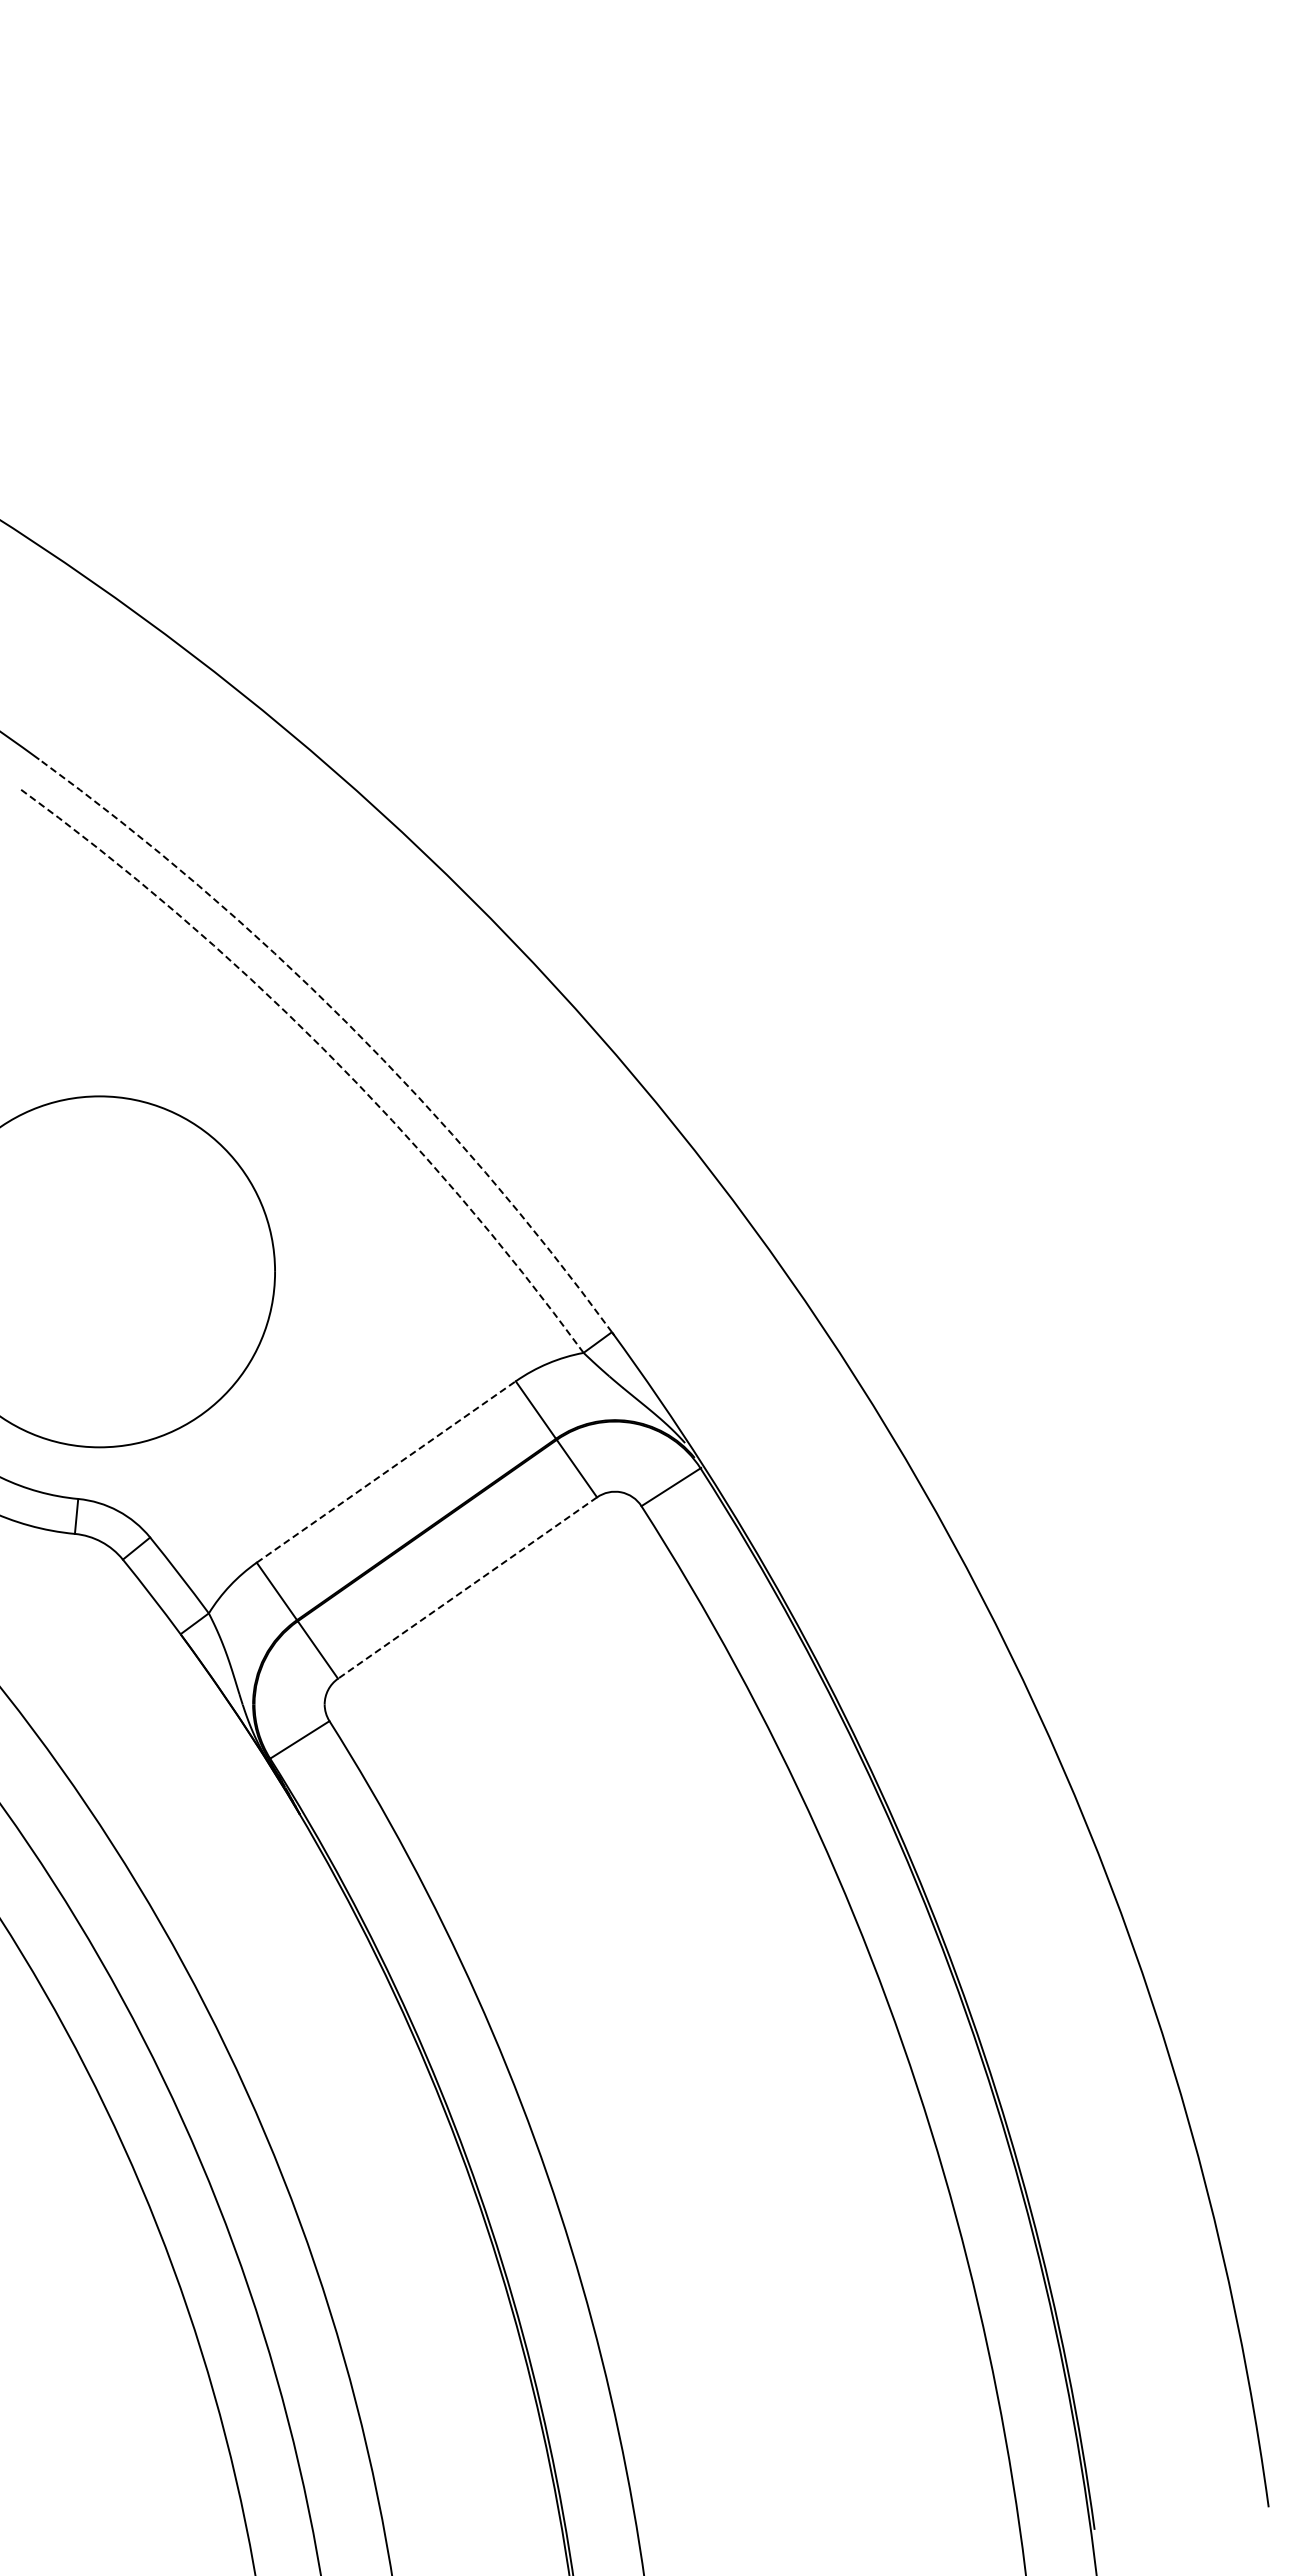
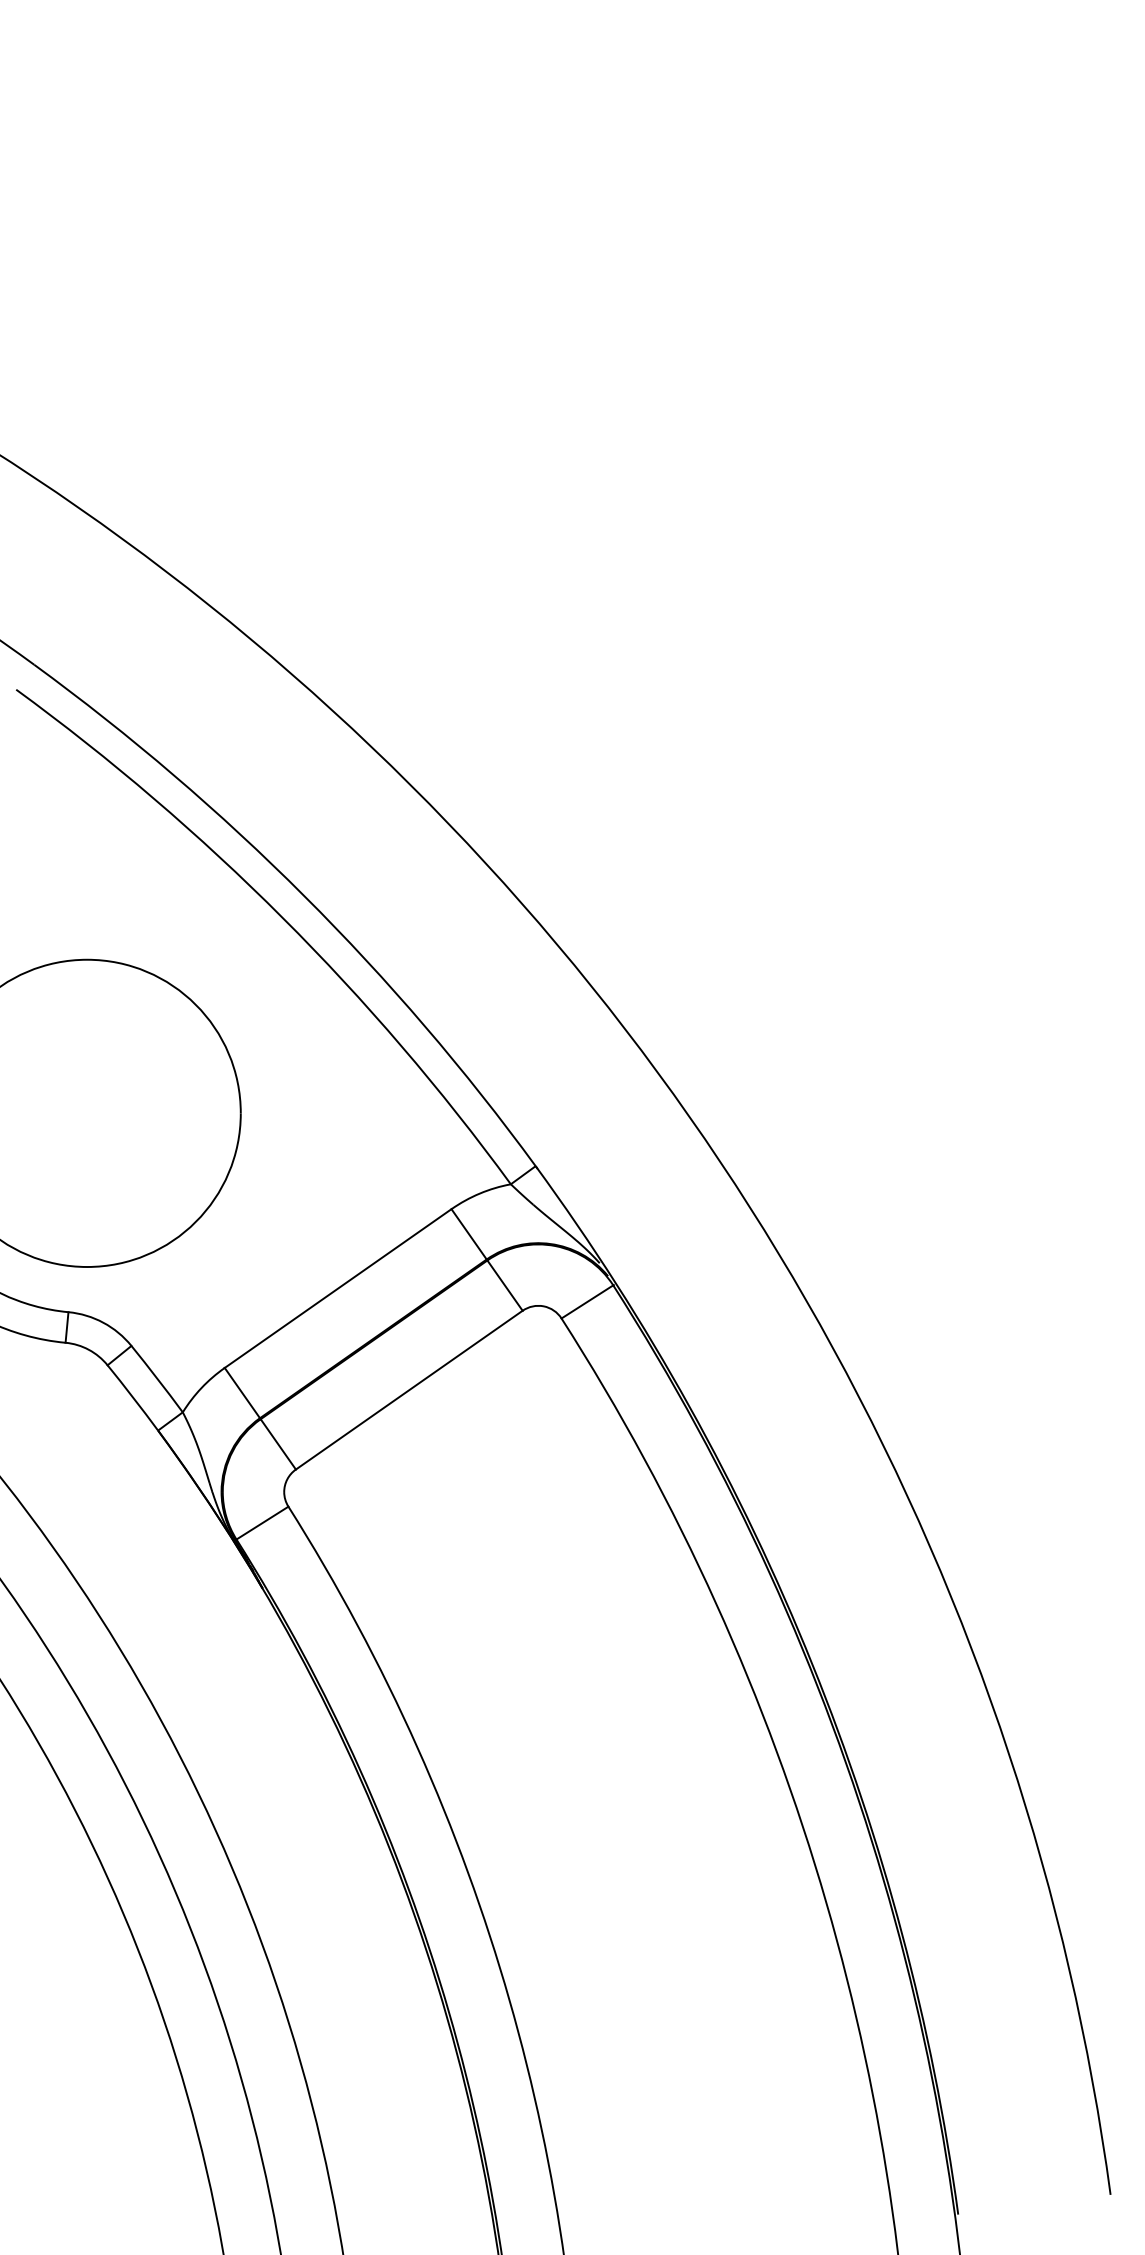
arc: (347, 1023) -> (304, 895), dashed -> solid
arc: (322, 1048) -> (282, 917), dashed -> solid
line: (386, 1471) -> (338, 1288), dashed -> solid
line: (467, 1588) -> (409, 1390), dashed -> solid

